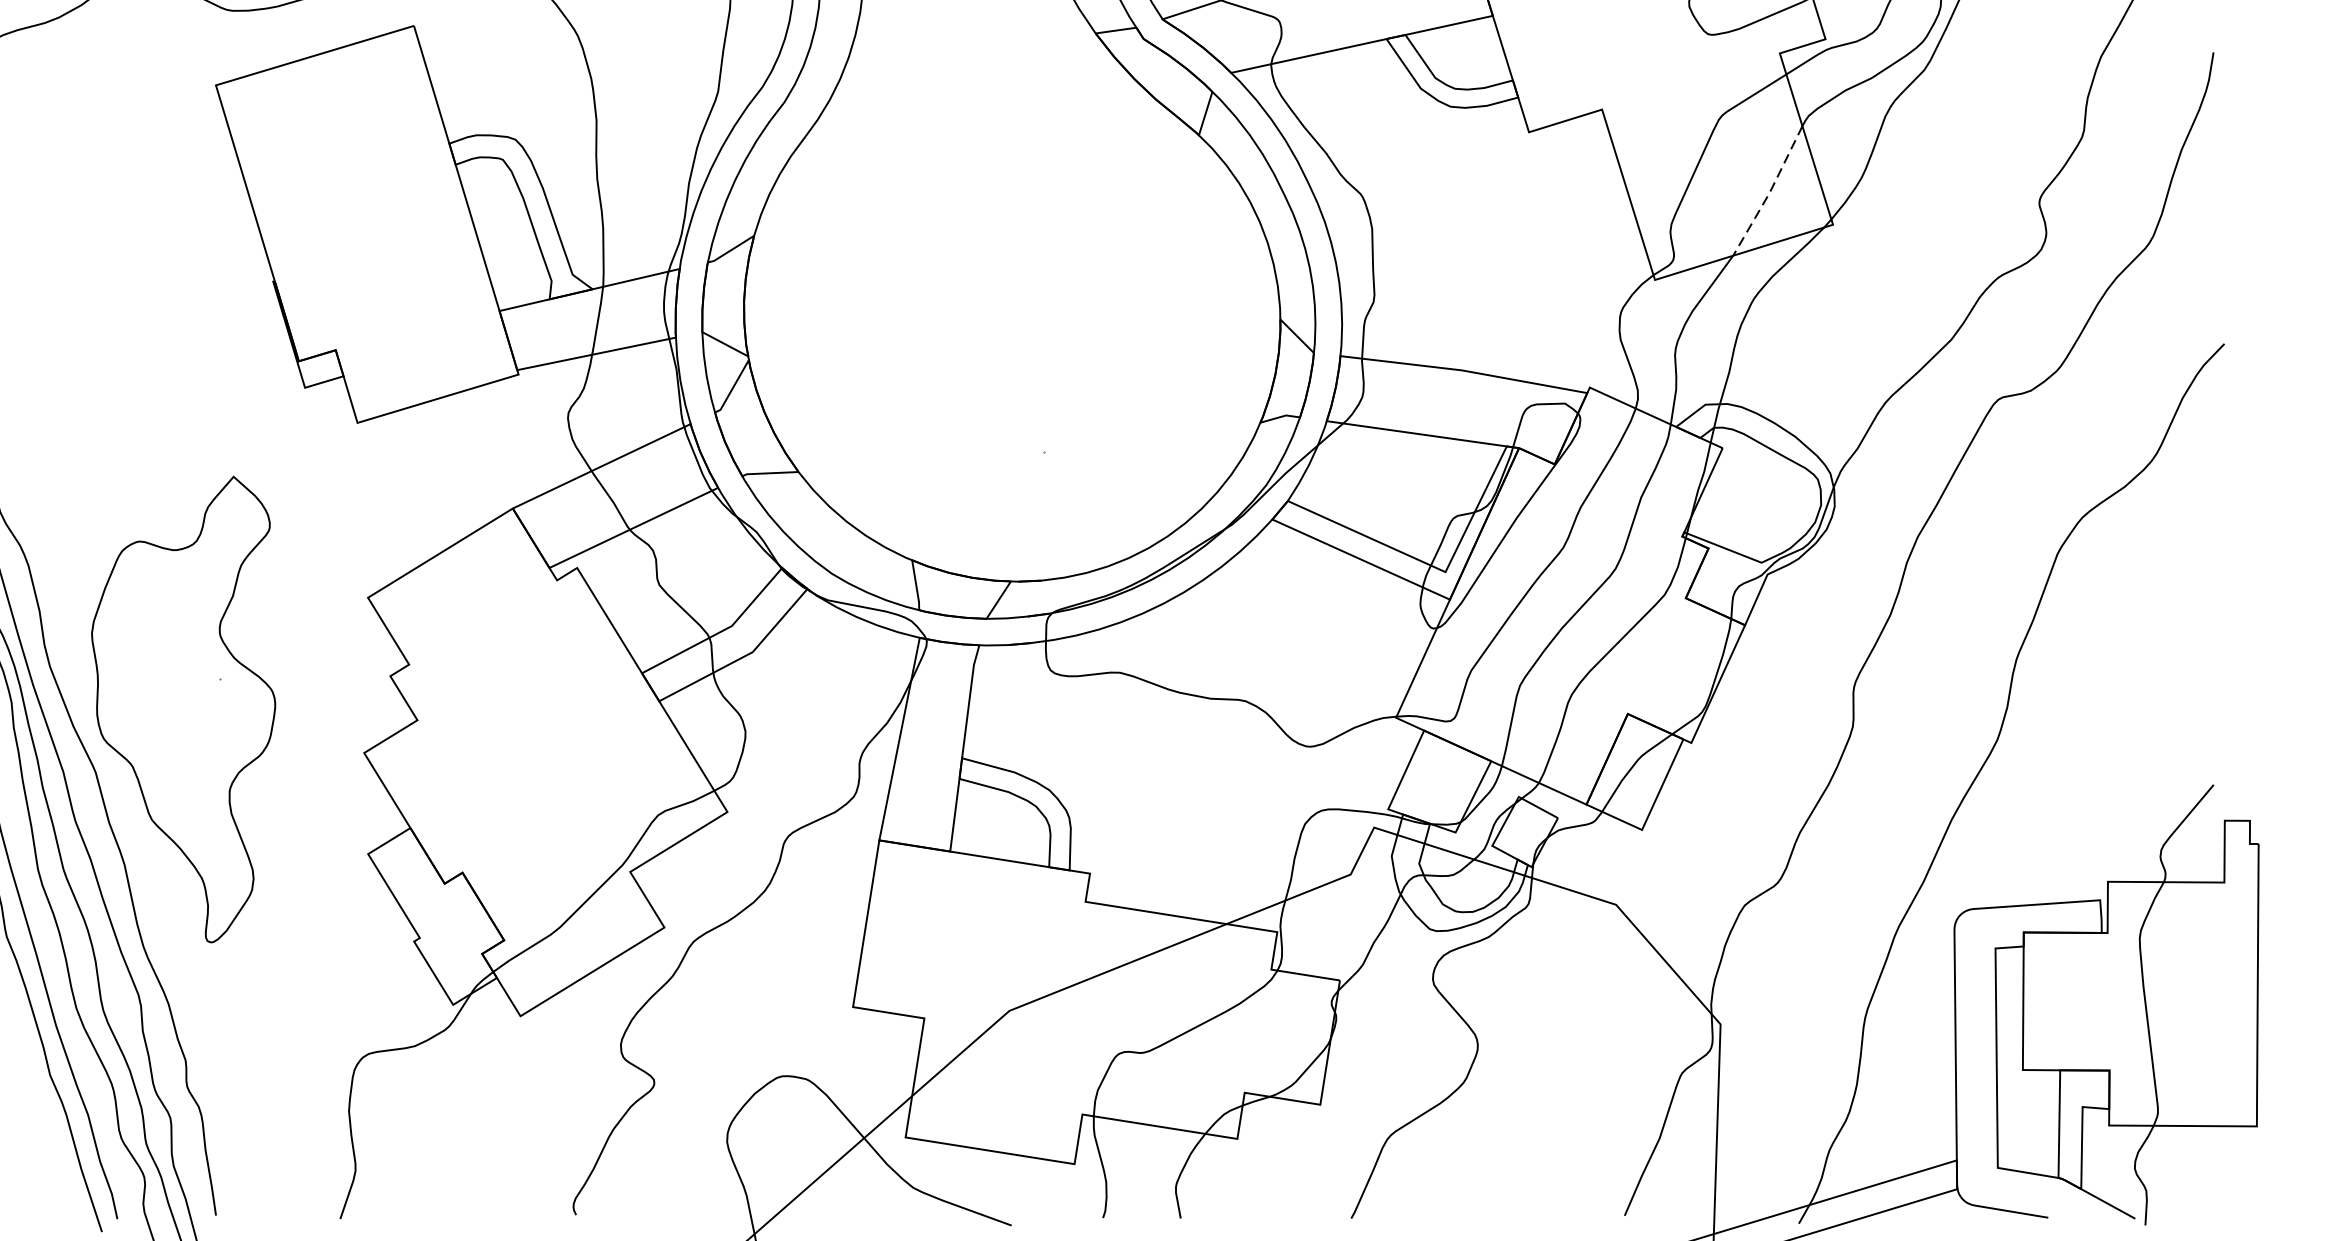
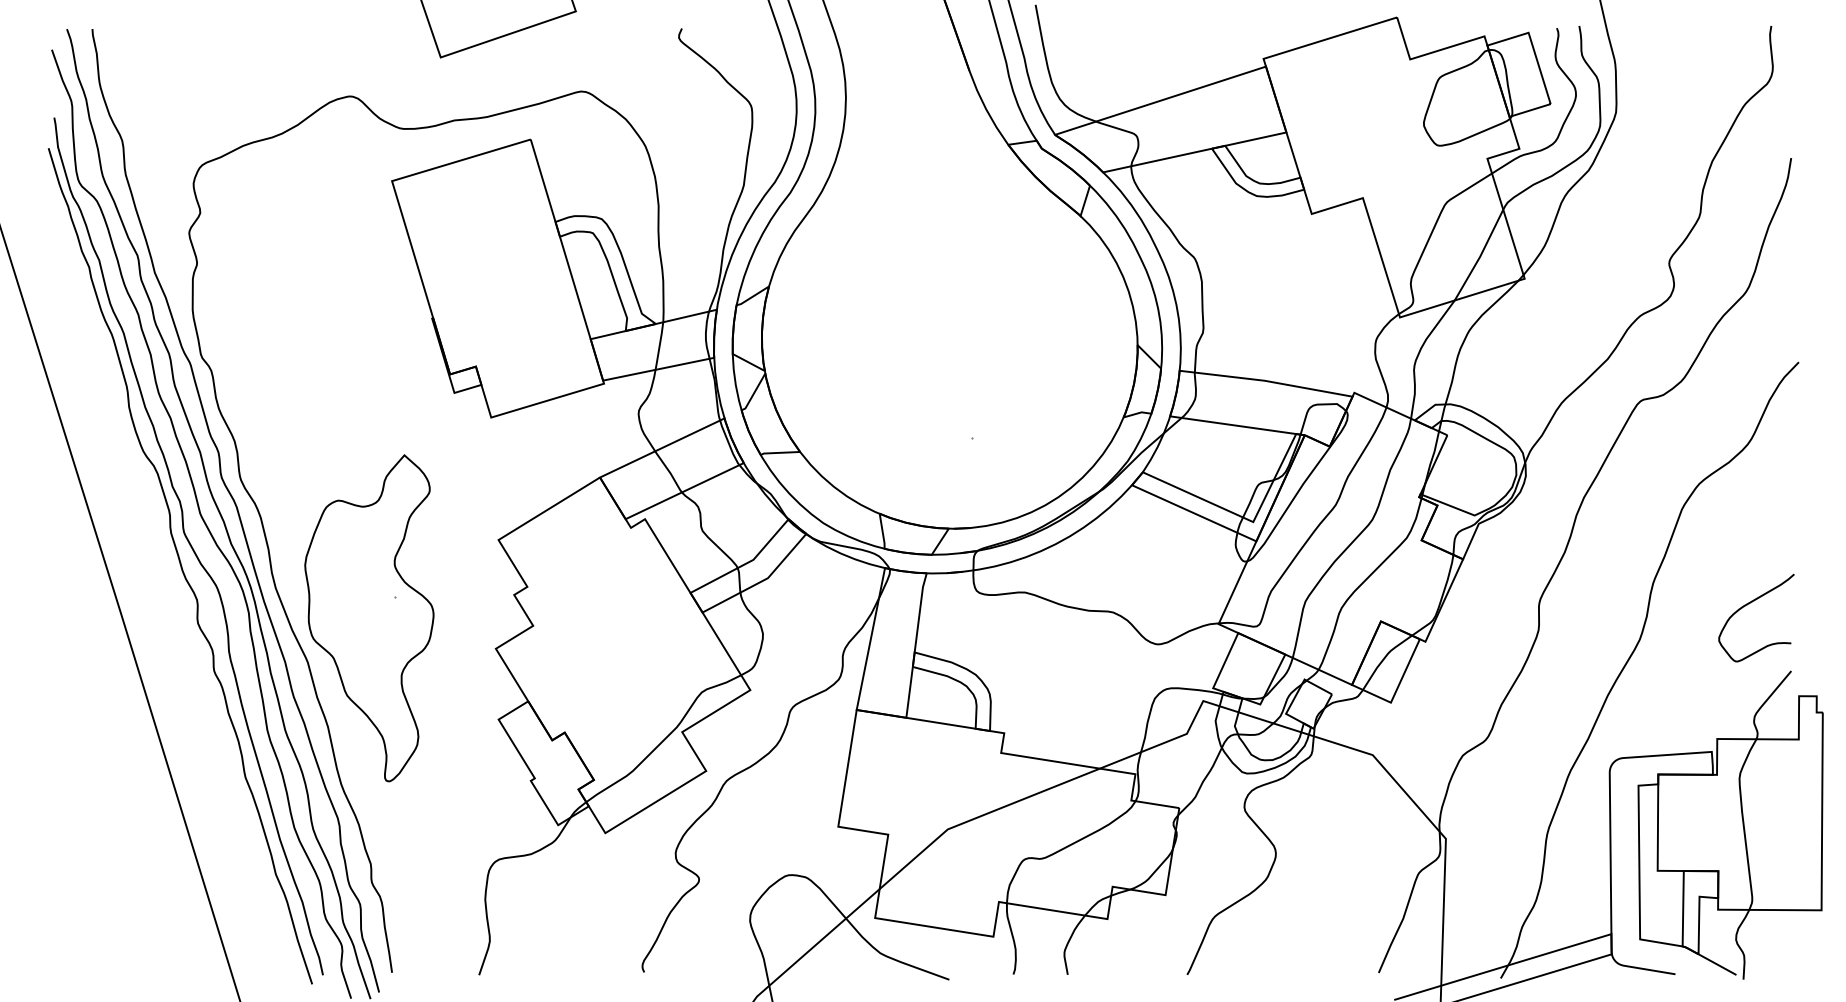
line: (1769, 192) -> (1480, 256), dashed -> solid
curve: (2153, 689) -> (1749, 604), added

